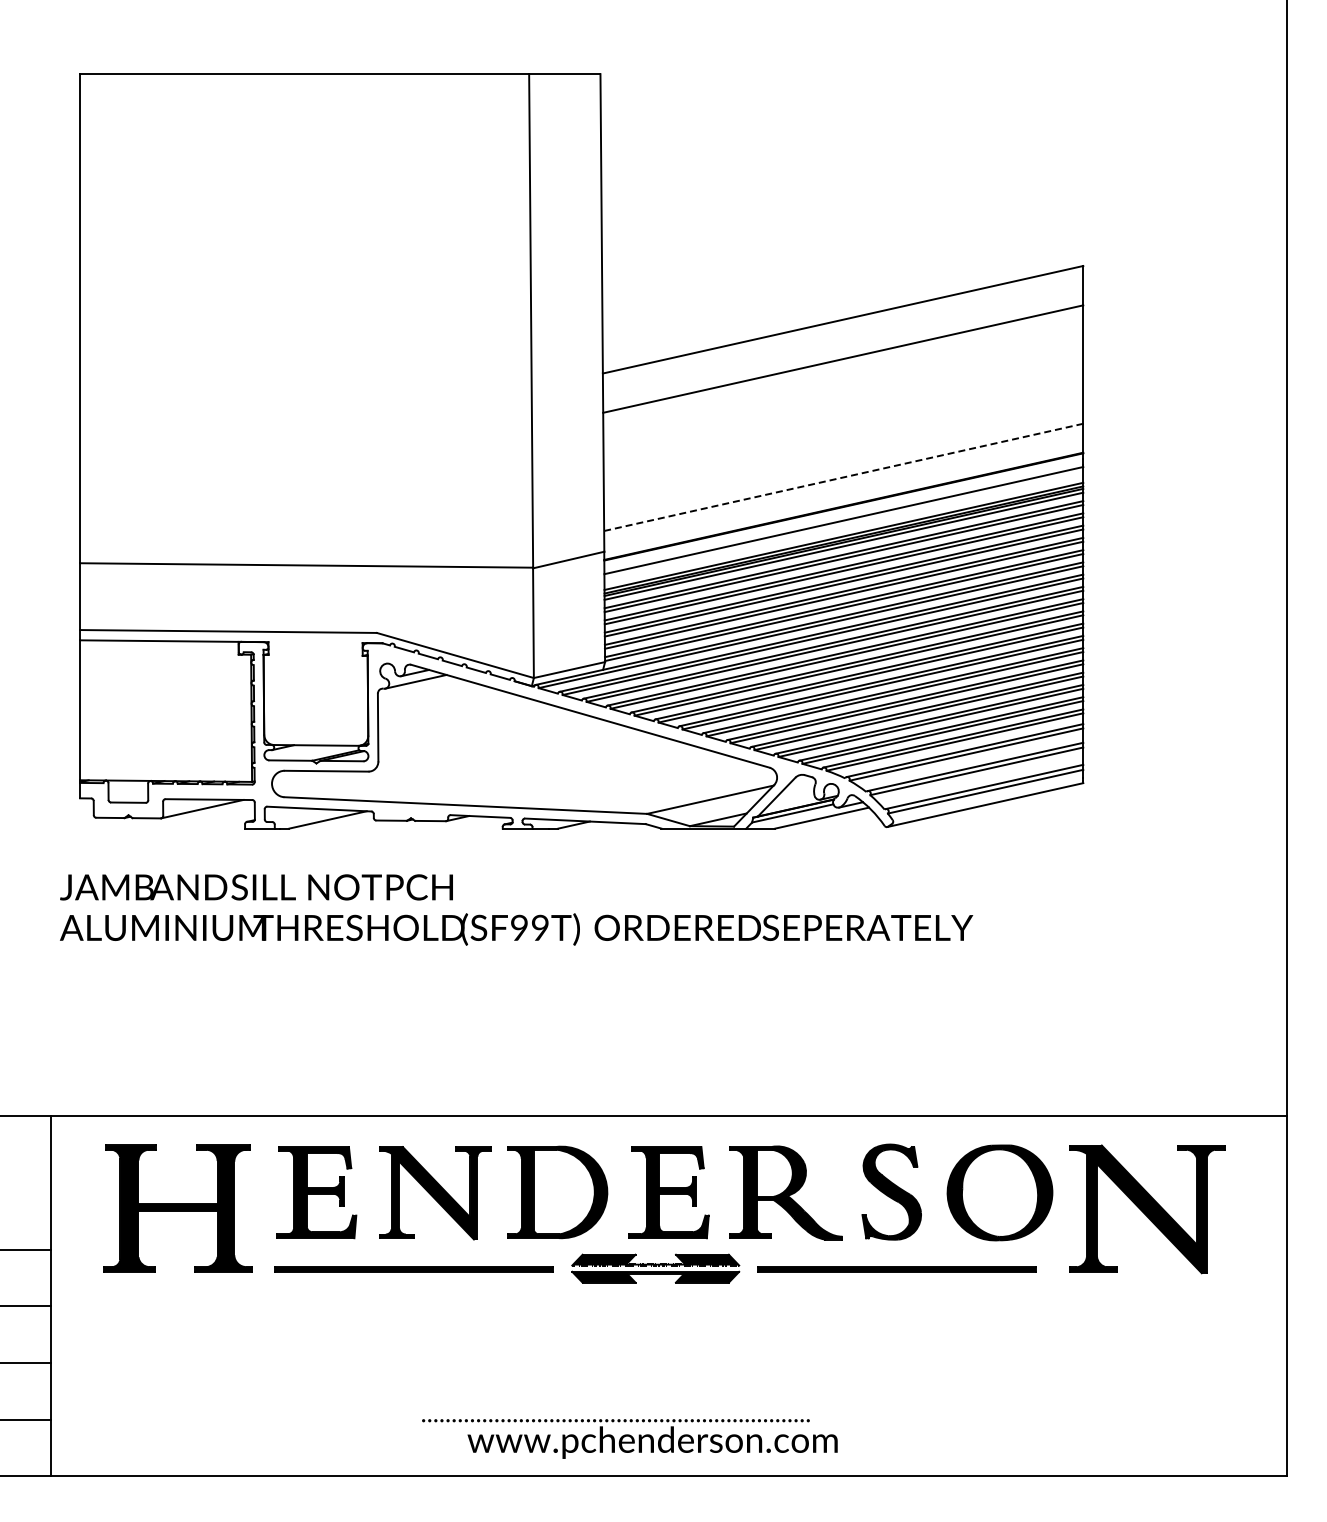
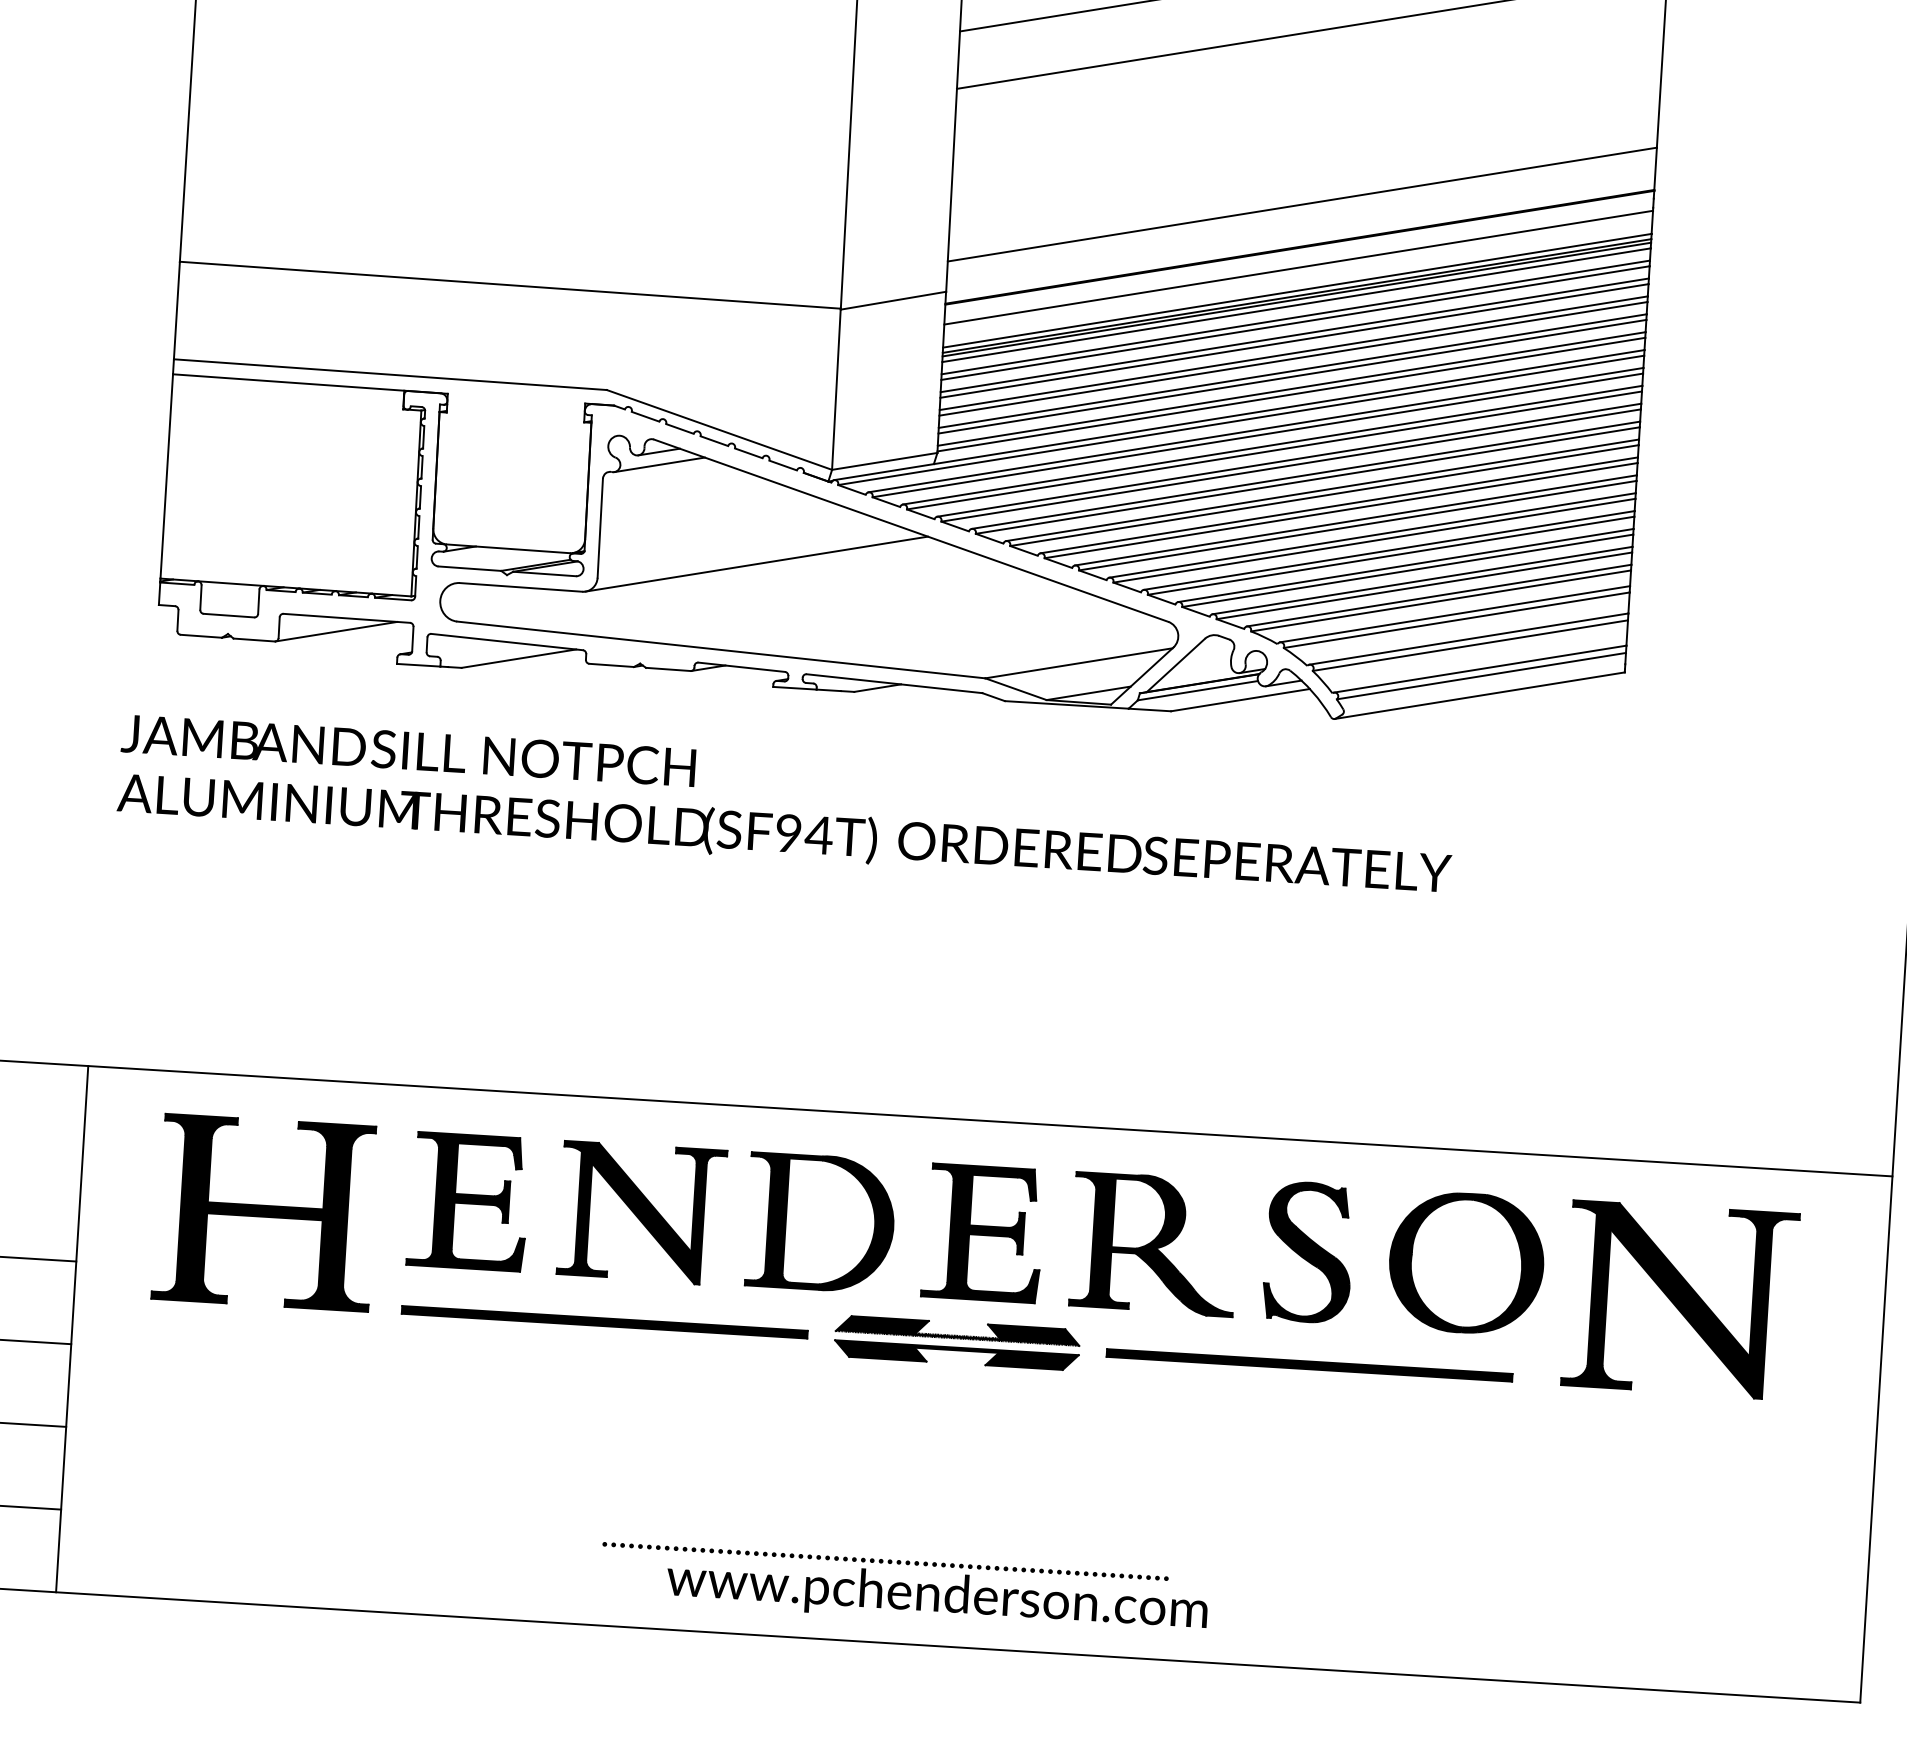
line: (844, 477) -> (1303, 204), dashed -> solid
line: (486, 745) -> (756, 564), added
text: (539, 927) -> (817, 834), (SF99T) -> (SF94T)

